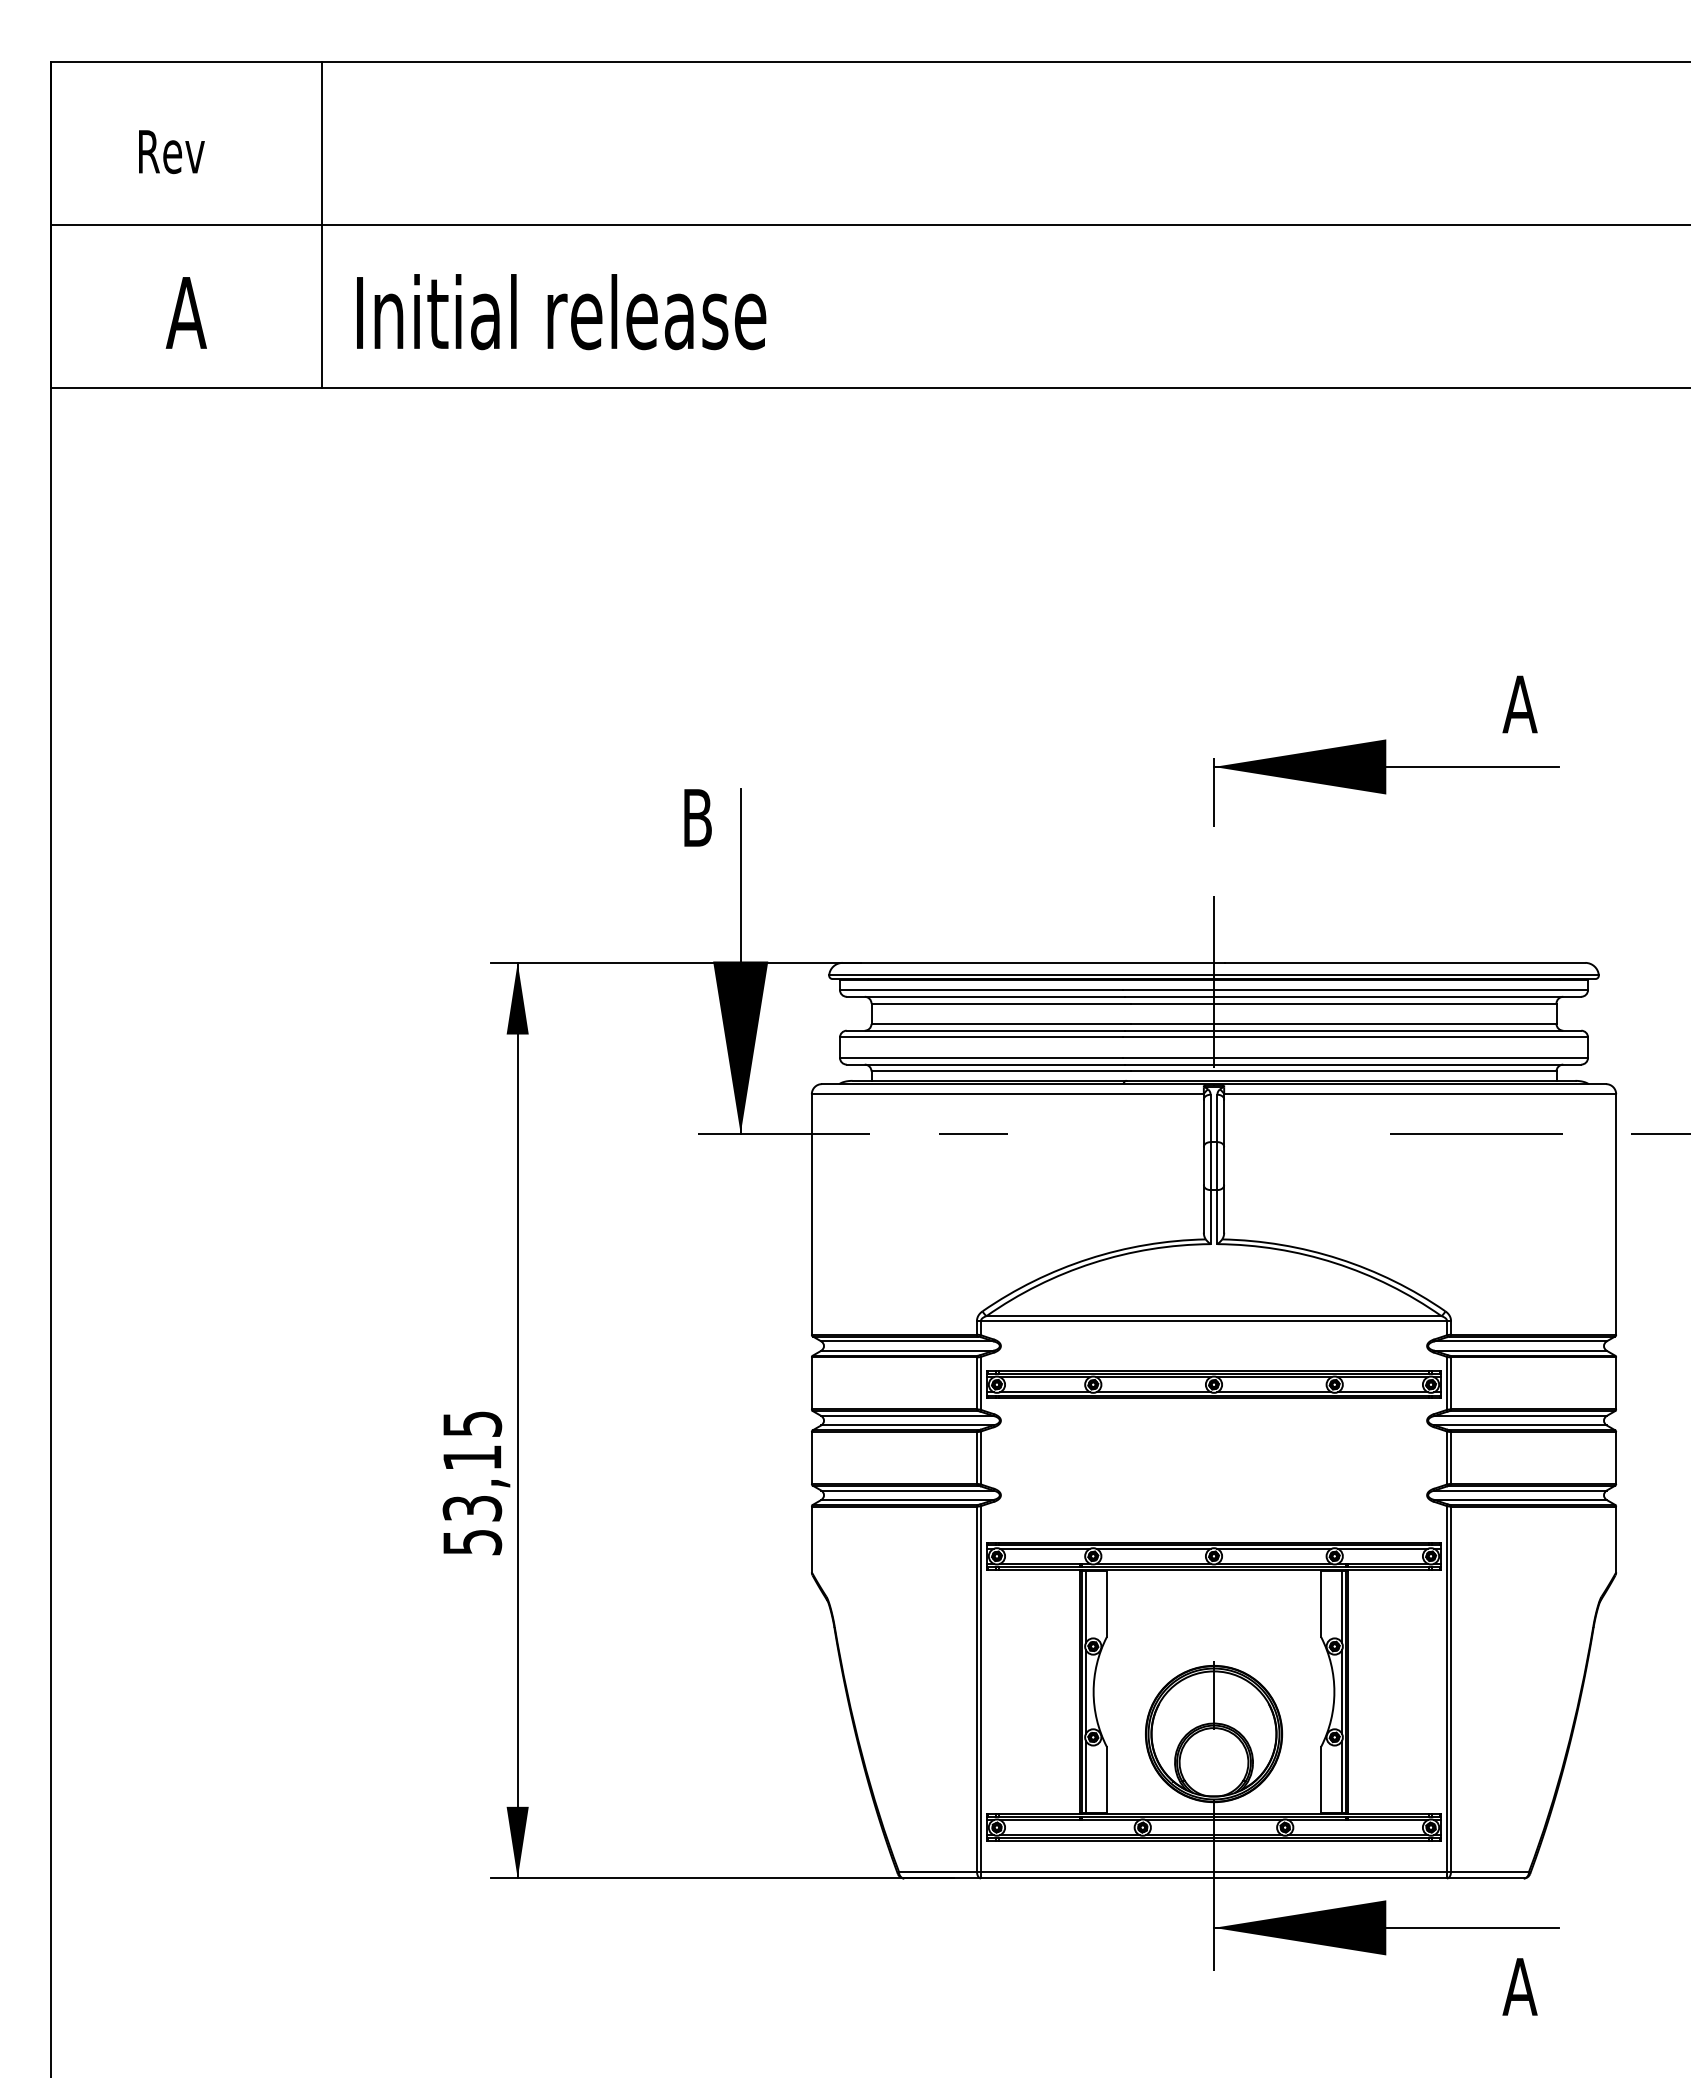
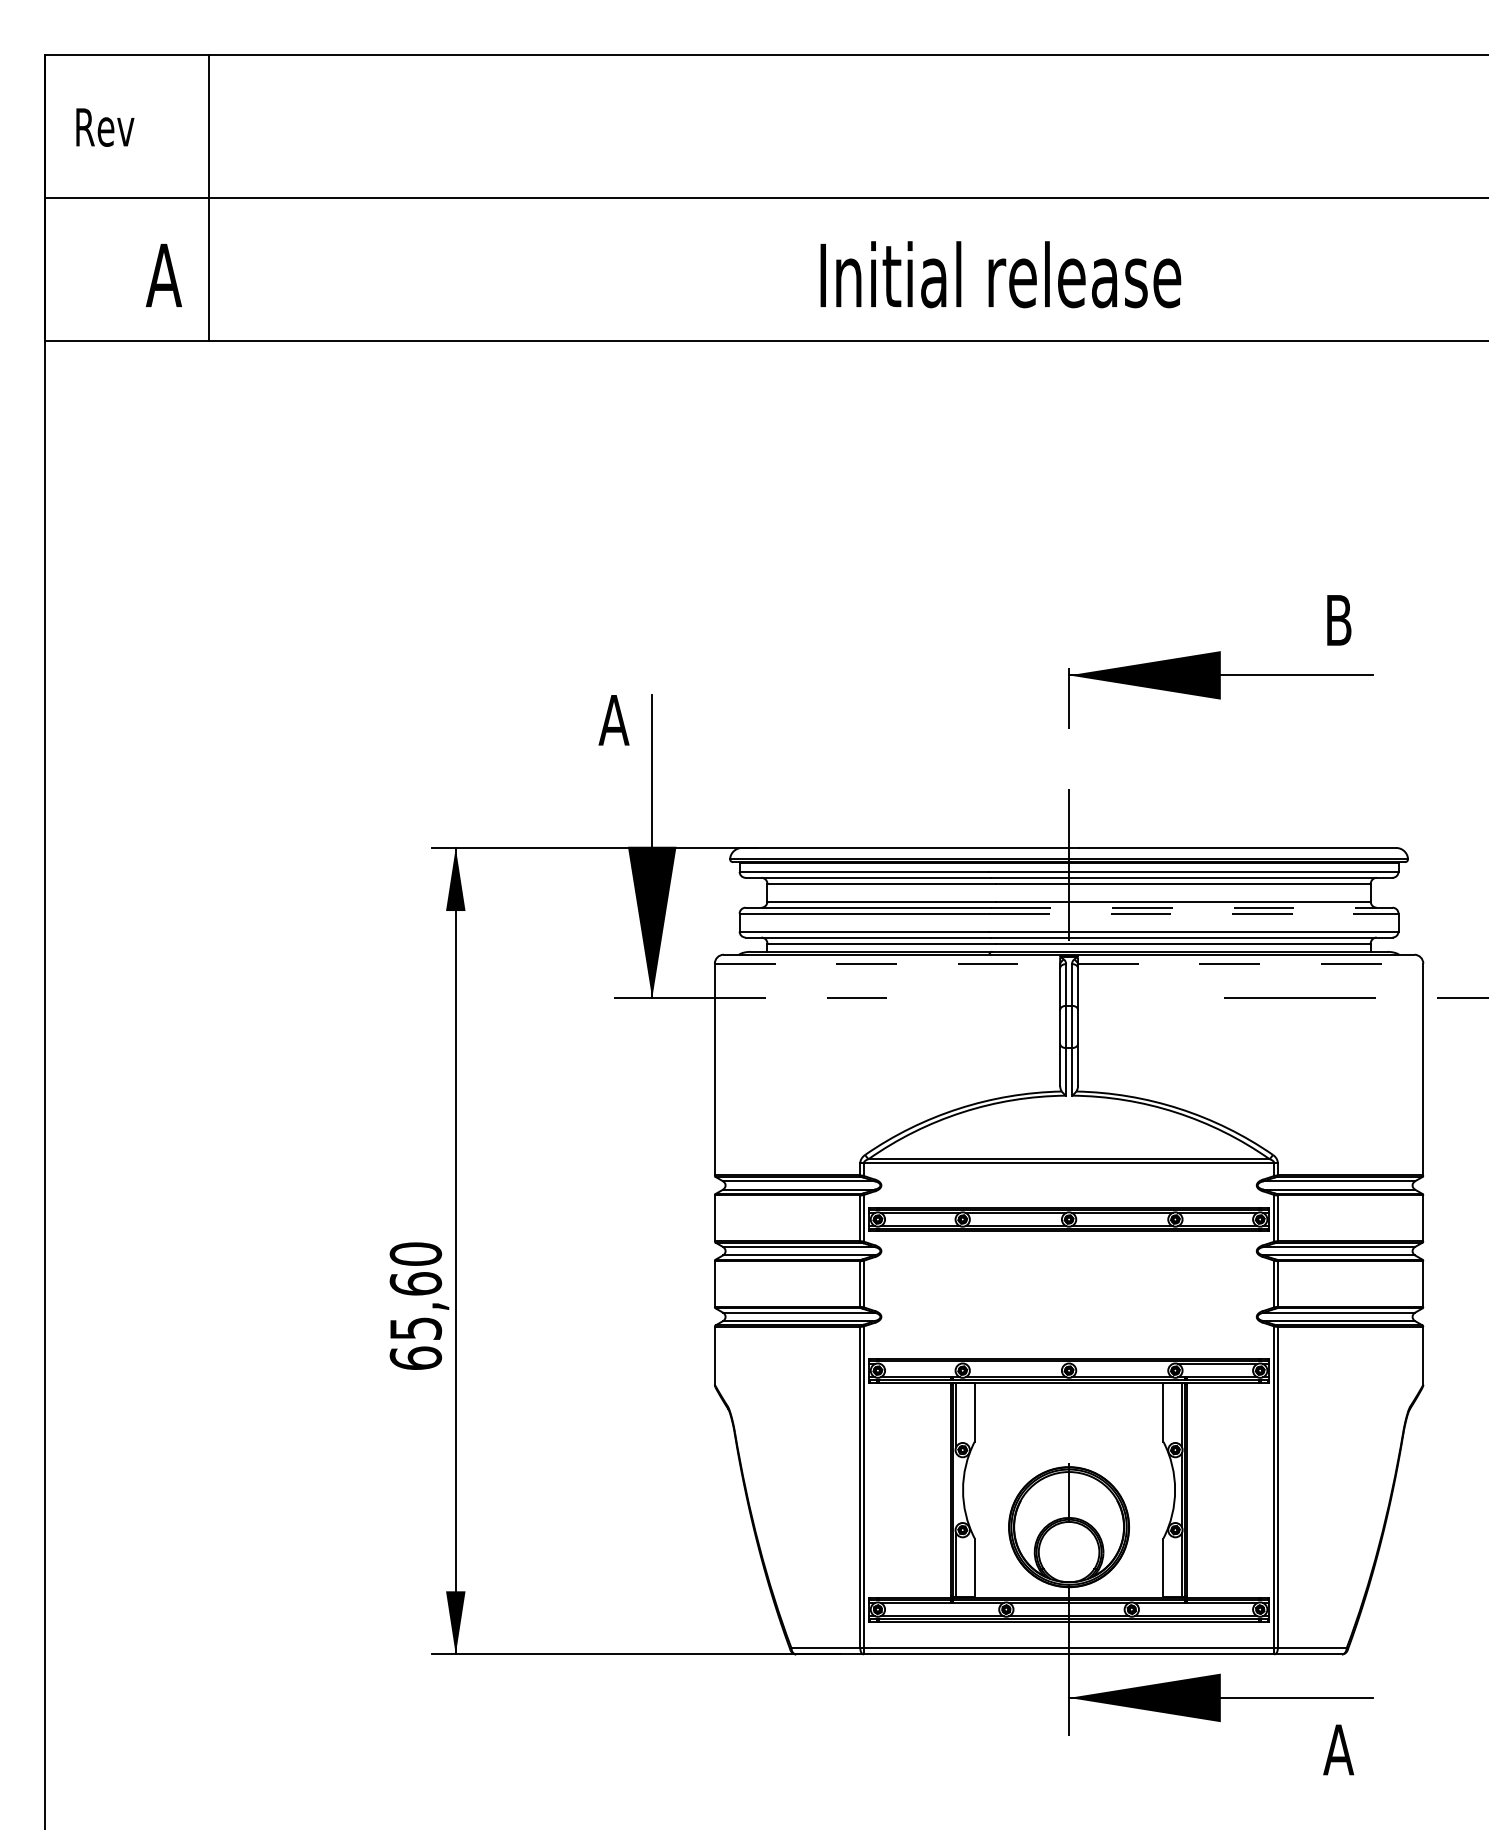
text: (171, 152) -> (105, 128), moved
line: (322, 224) -> (209, 197), moved
text: (561, 312) -> (1000, 275), moved
text: (1519, 704) -> (1338, 620), A -> B
text: (696, 817) -> (613, 719), B -> A
line: (1353, 1030) -> (1191, 907), solid -> dashed
line: (1356, 1037) -> (1194, 913), solid -> dashed
line: (1008, 1094) -> (888, 963), solid -> dashed
line: (1420, 1094) -> (1250, 963), solid -> dashed
text: (472, 1482) -> (415, 1305), 53,15 -> 65,60
line: (1045, 1548) -> (920, 1363), removed
line: (1153, 1548) -> (1015, 1363), removed
line: (1274, 1548) -> (1122, 1363), removed
line: (1085, 1691) -> (955, 1489), removed

